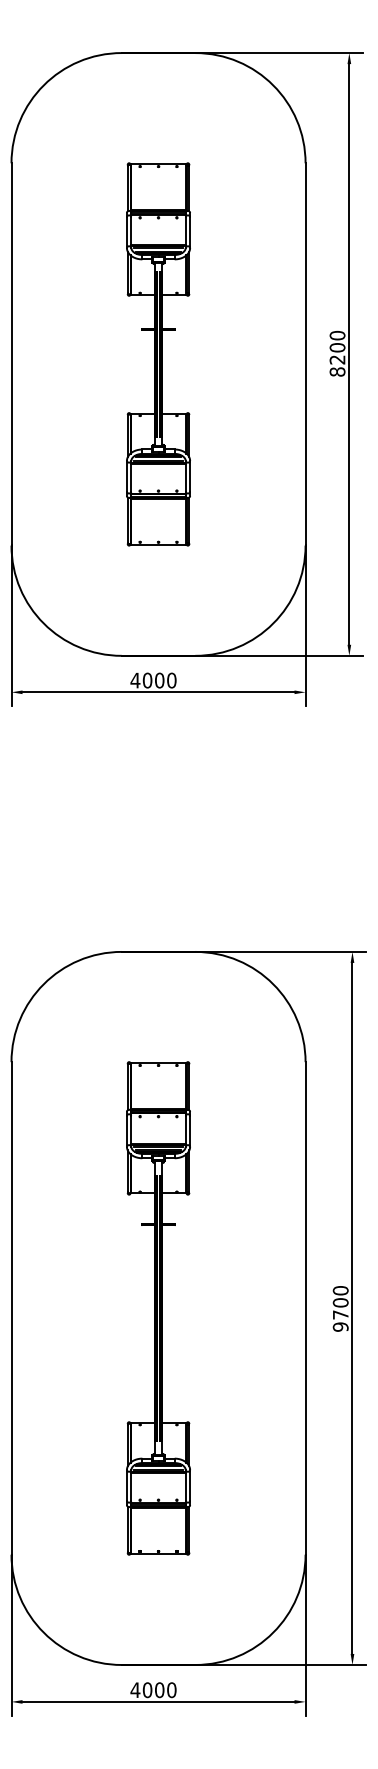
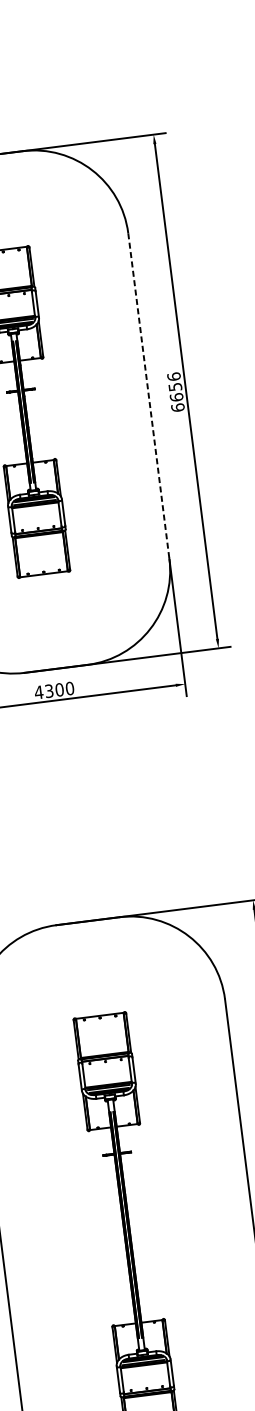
text: (337, 353) -> (175, 391), 8200 -> 6656
line: (305, 354) -> (148, 396), solid -> dashed
text: (147, 680) -> (49, 691), 4000 -> 4300

